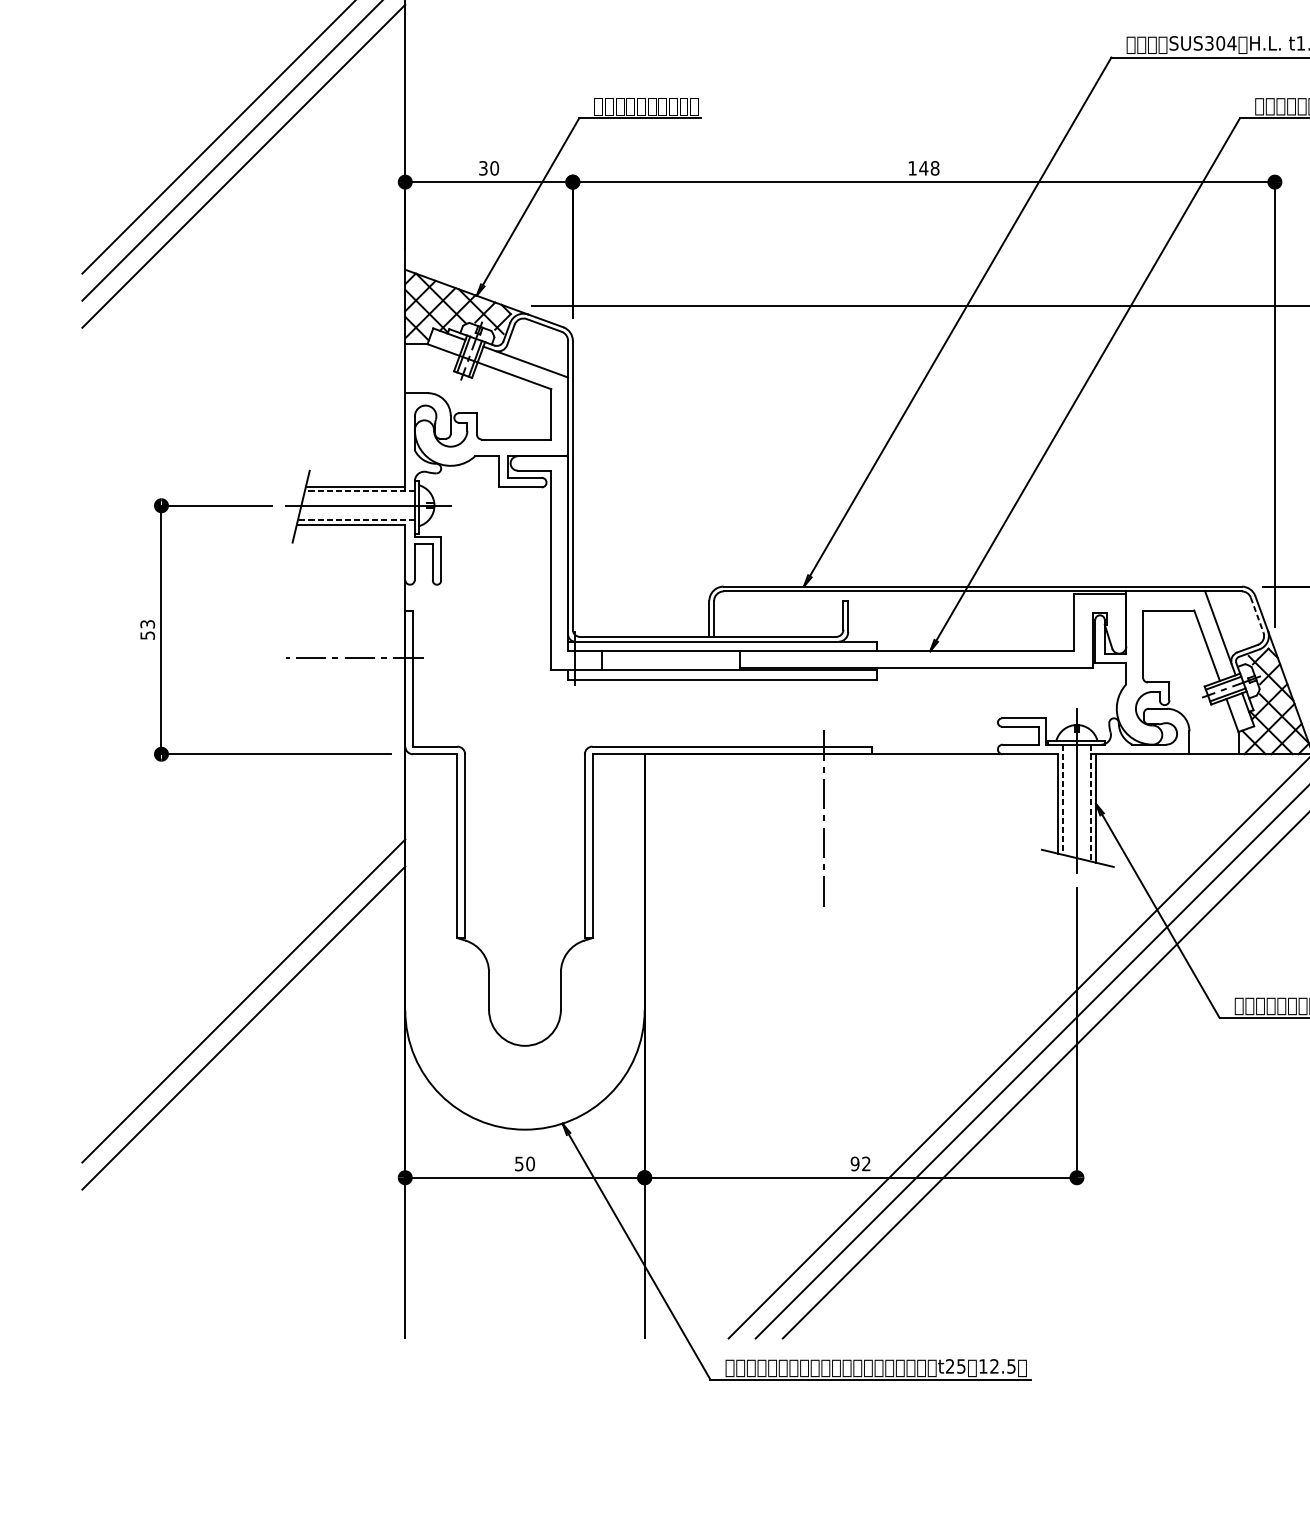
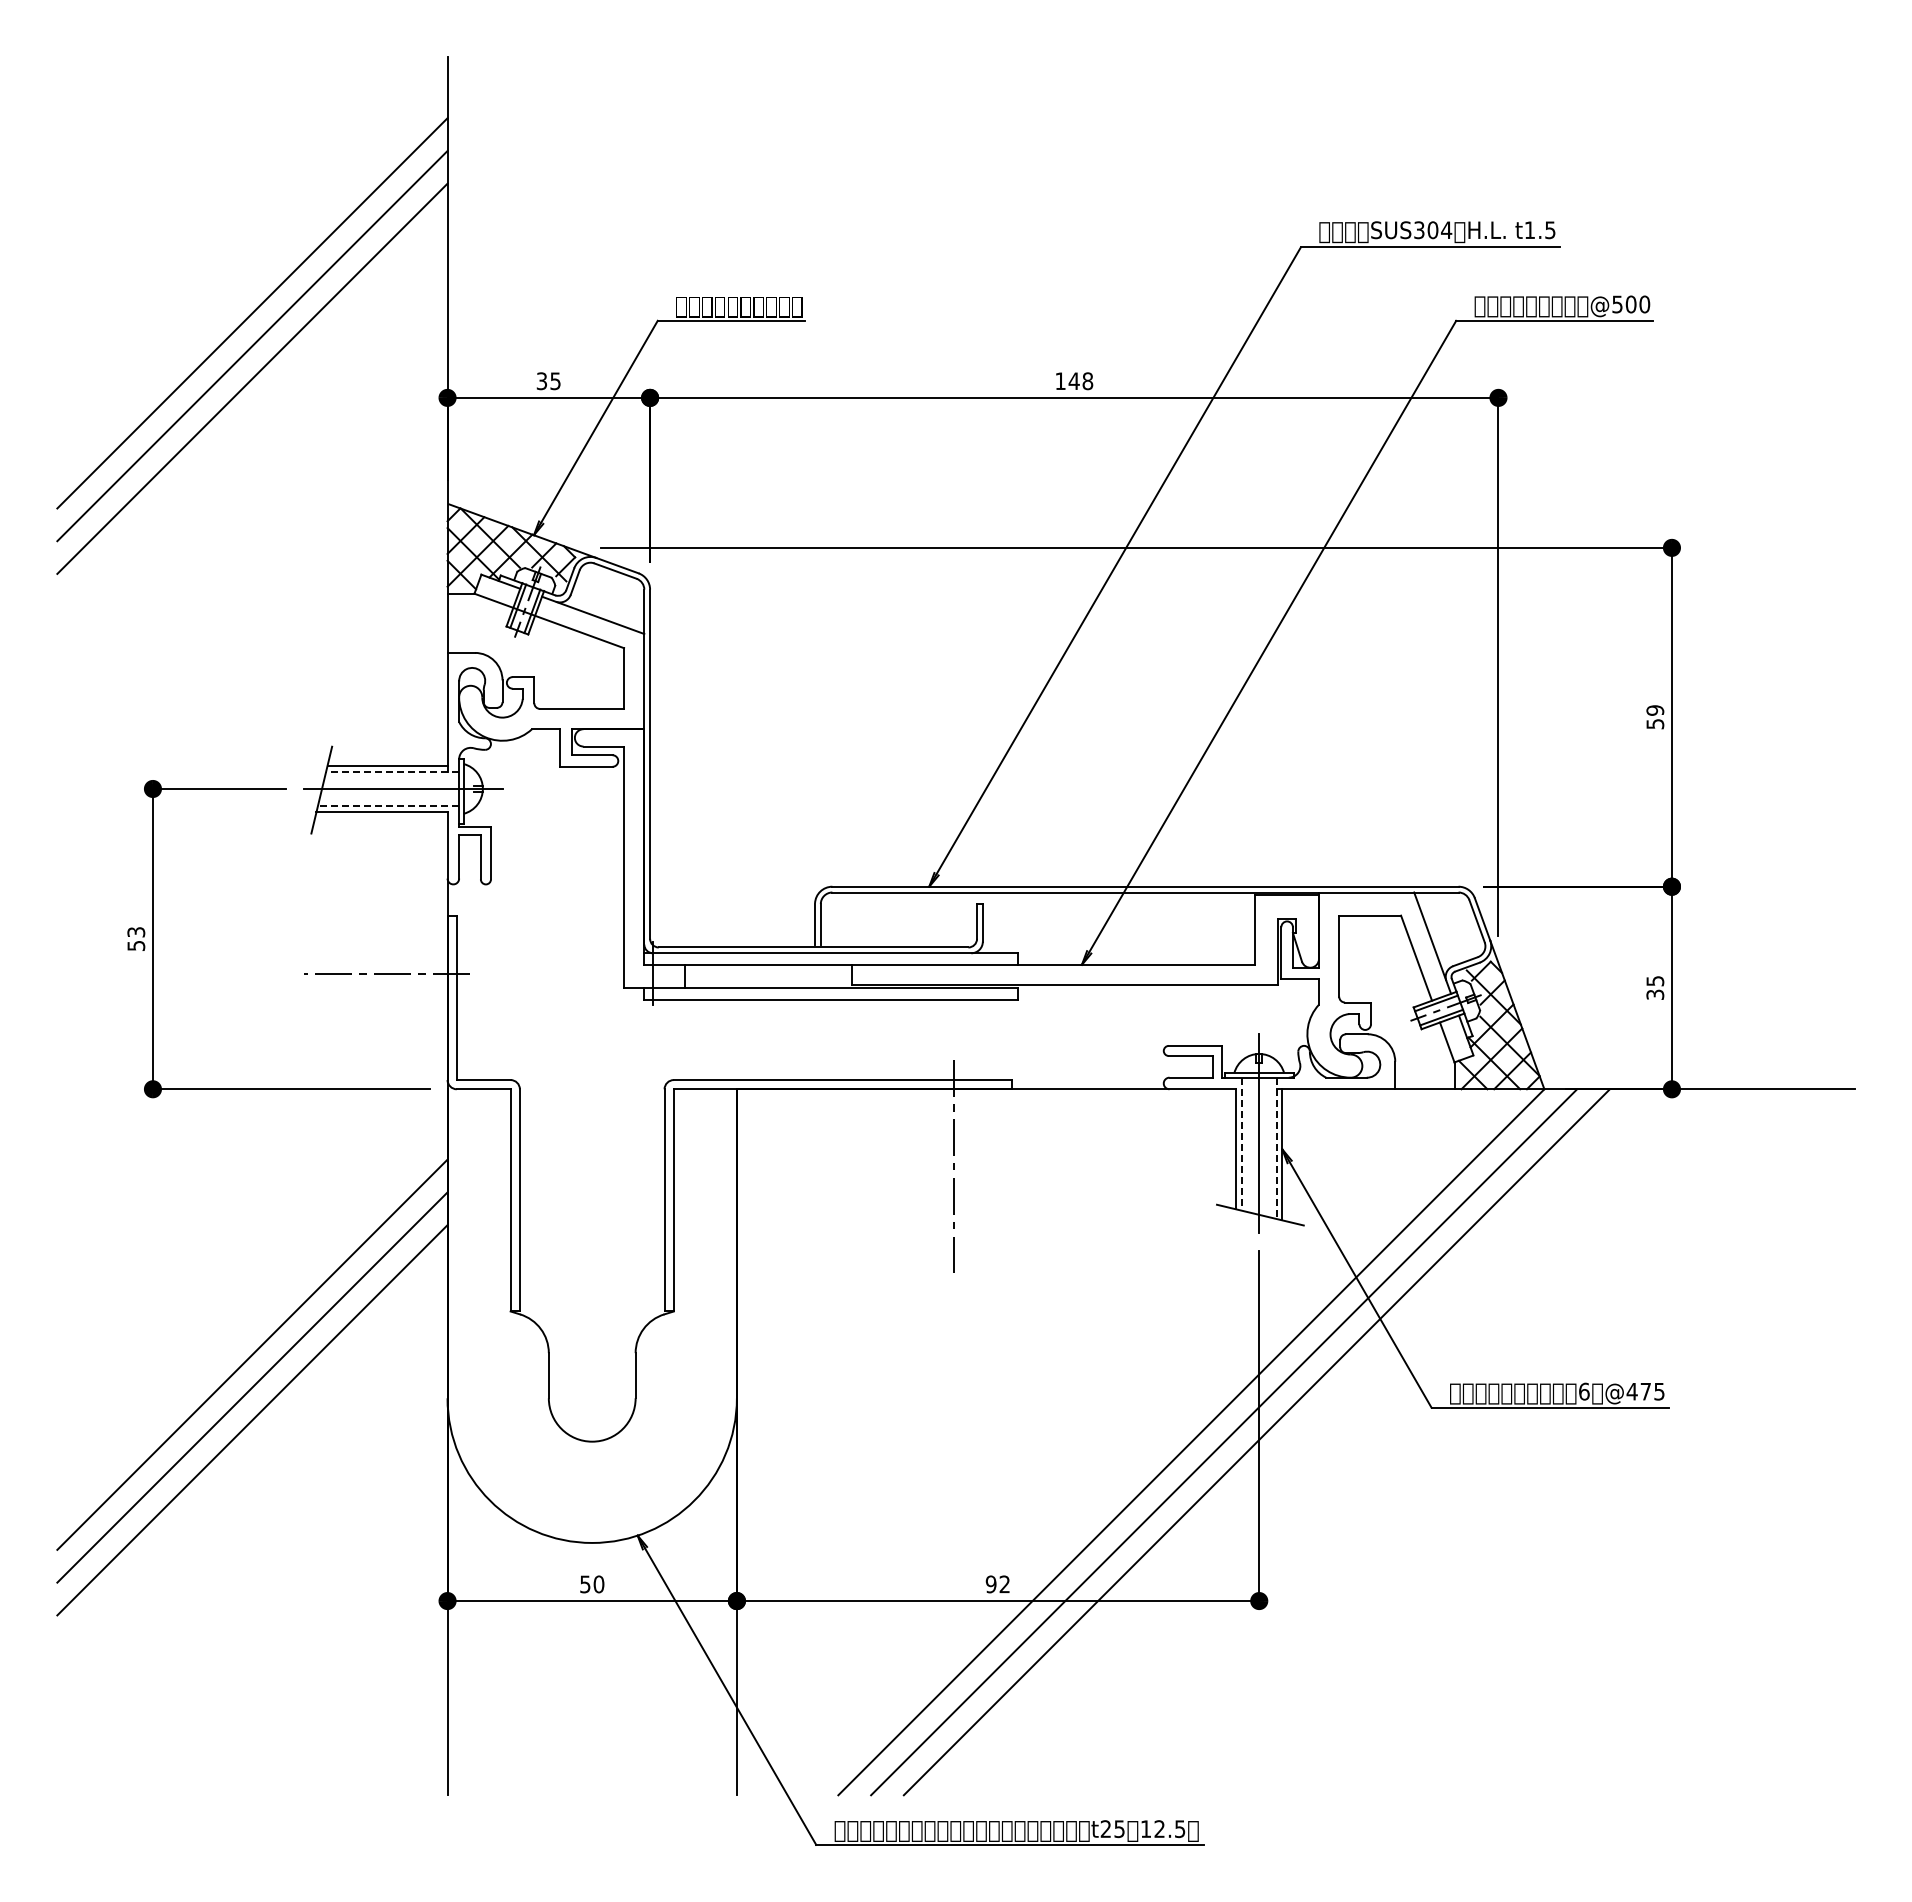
text: (494, 168) -> (555, 381), 30 -> 35
line: (1257, 615) -> (1477, 921), dashed -> solid
line: (243, 973) -> (252, 1354), added

